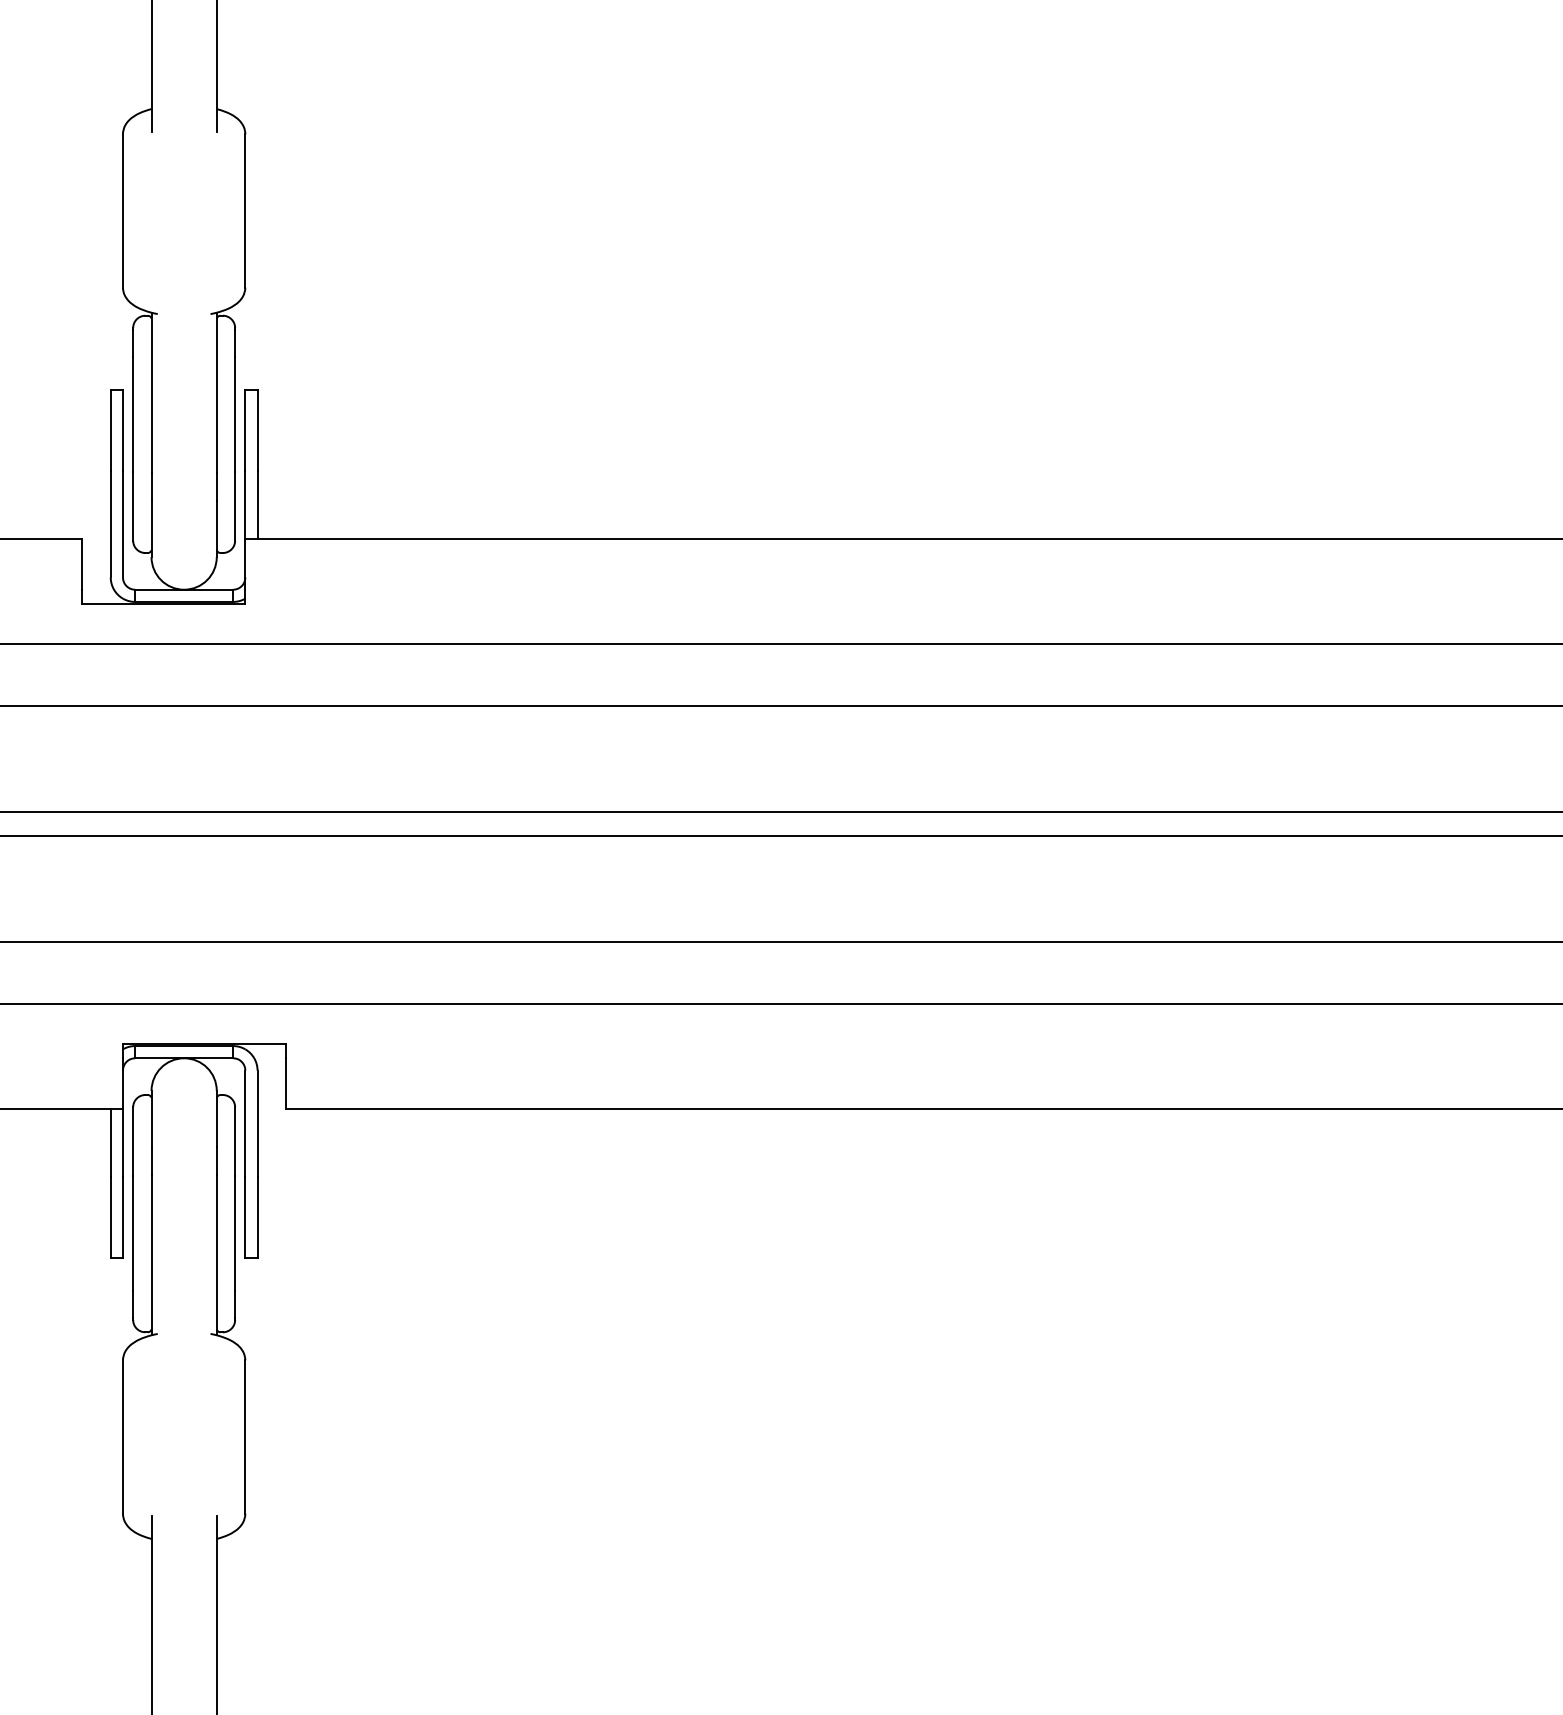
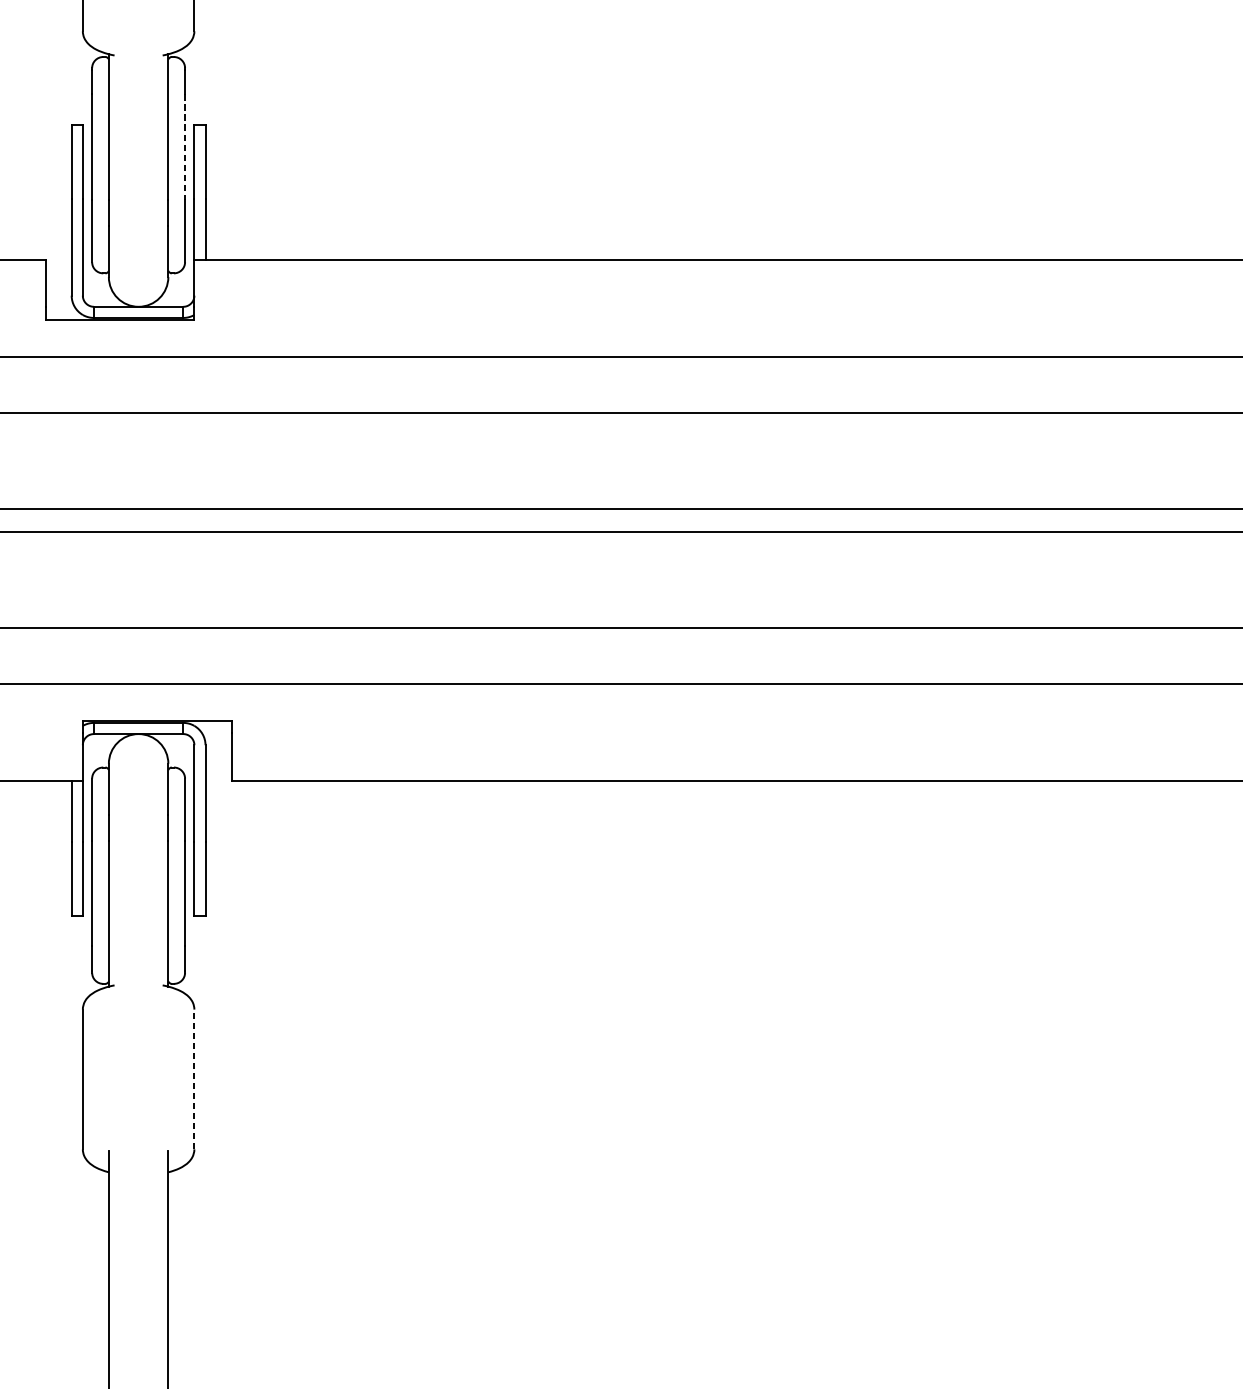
line: (235, 414) -> (185, 147), solid -> dashed
line: (245, 1437) -> (194, 1079), solid -> dashed

